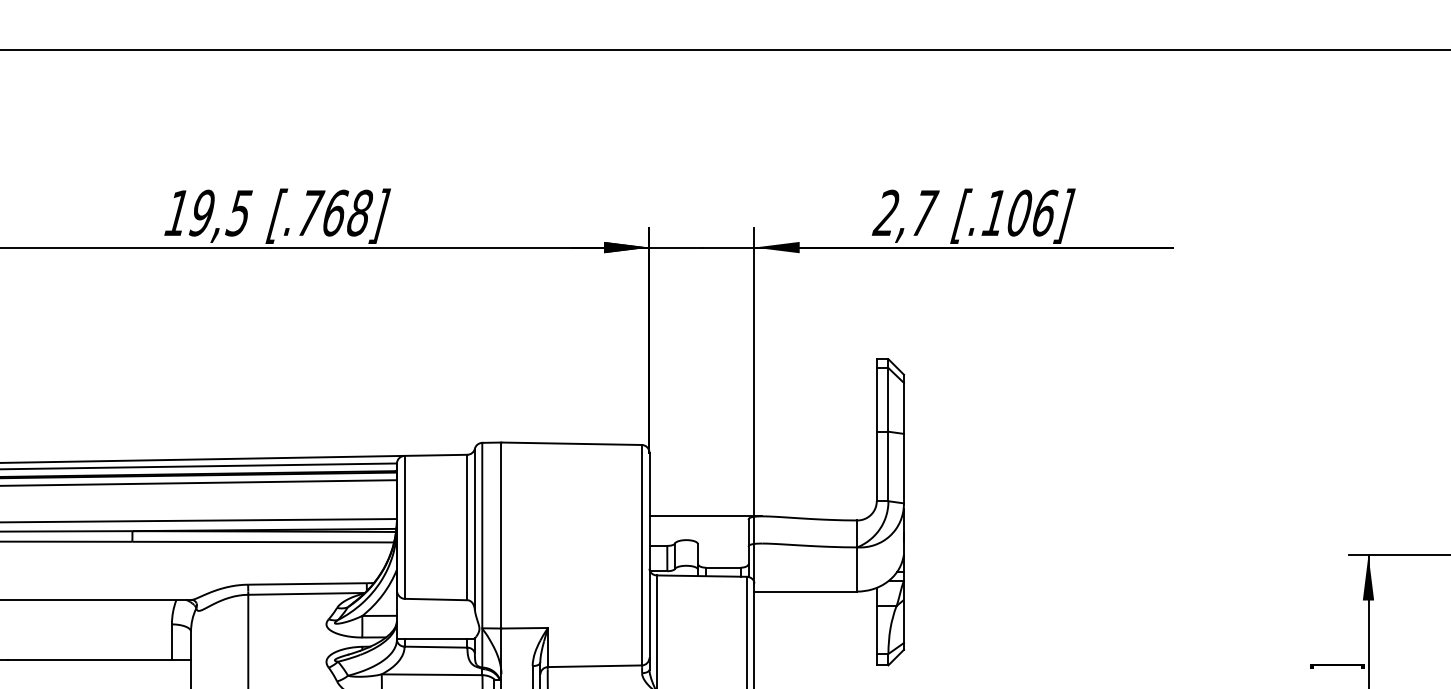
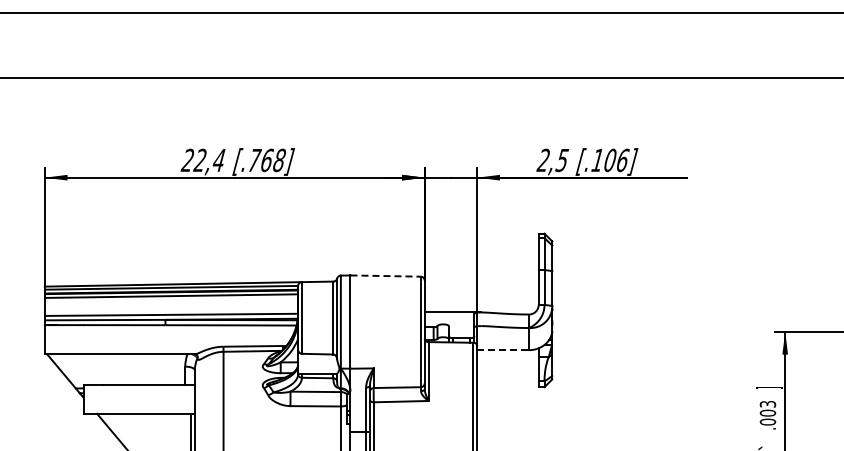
text: (206, 213) -> (202, 160), 19,5 -> 22,4
text: (924, 213) -> (562, 160), 2,7 -> 2,5
line: (573, 444) -> (386, 276), solid -> dashed
line: (806, 592) -> (503, 350), solid -> dashed

